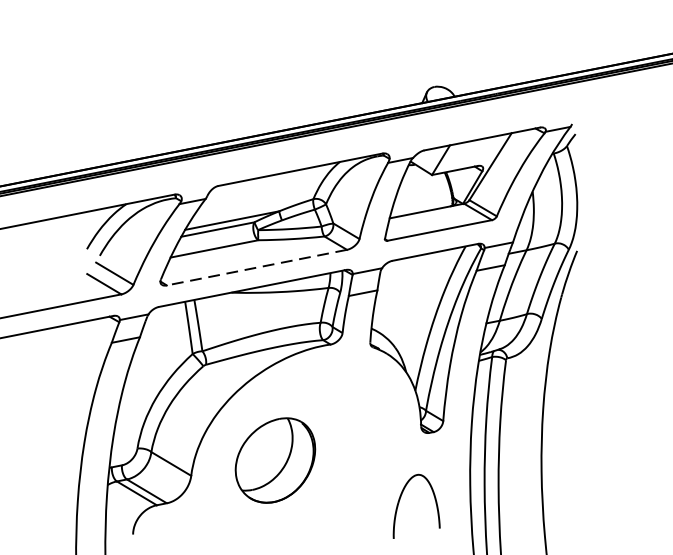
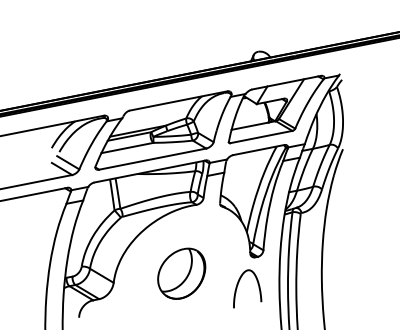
line: (256, 268) -> (152, 159), dashed -> solid
part: (275, 460) -> (181, 273), moved
part: (401, 500) -> (238, 285), moved

